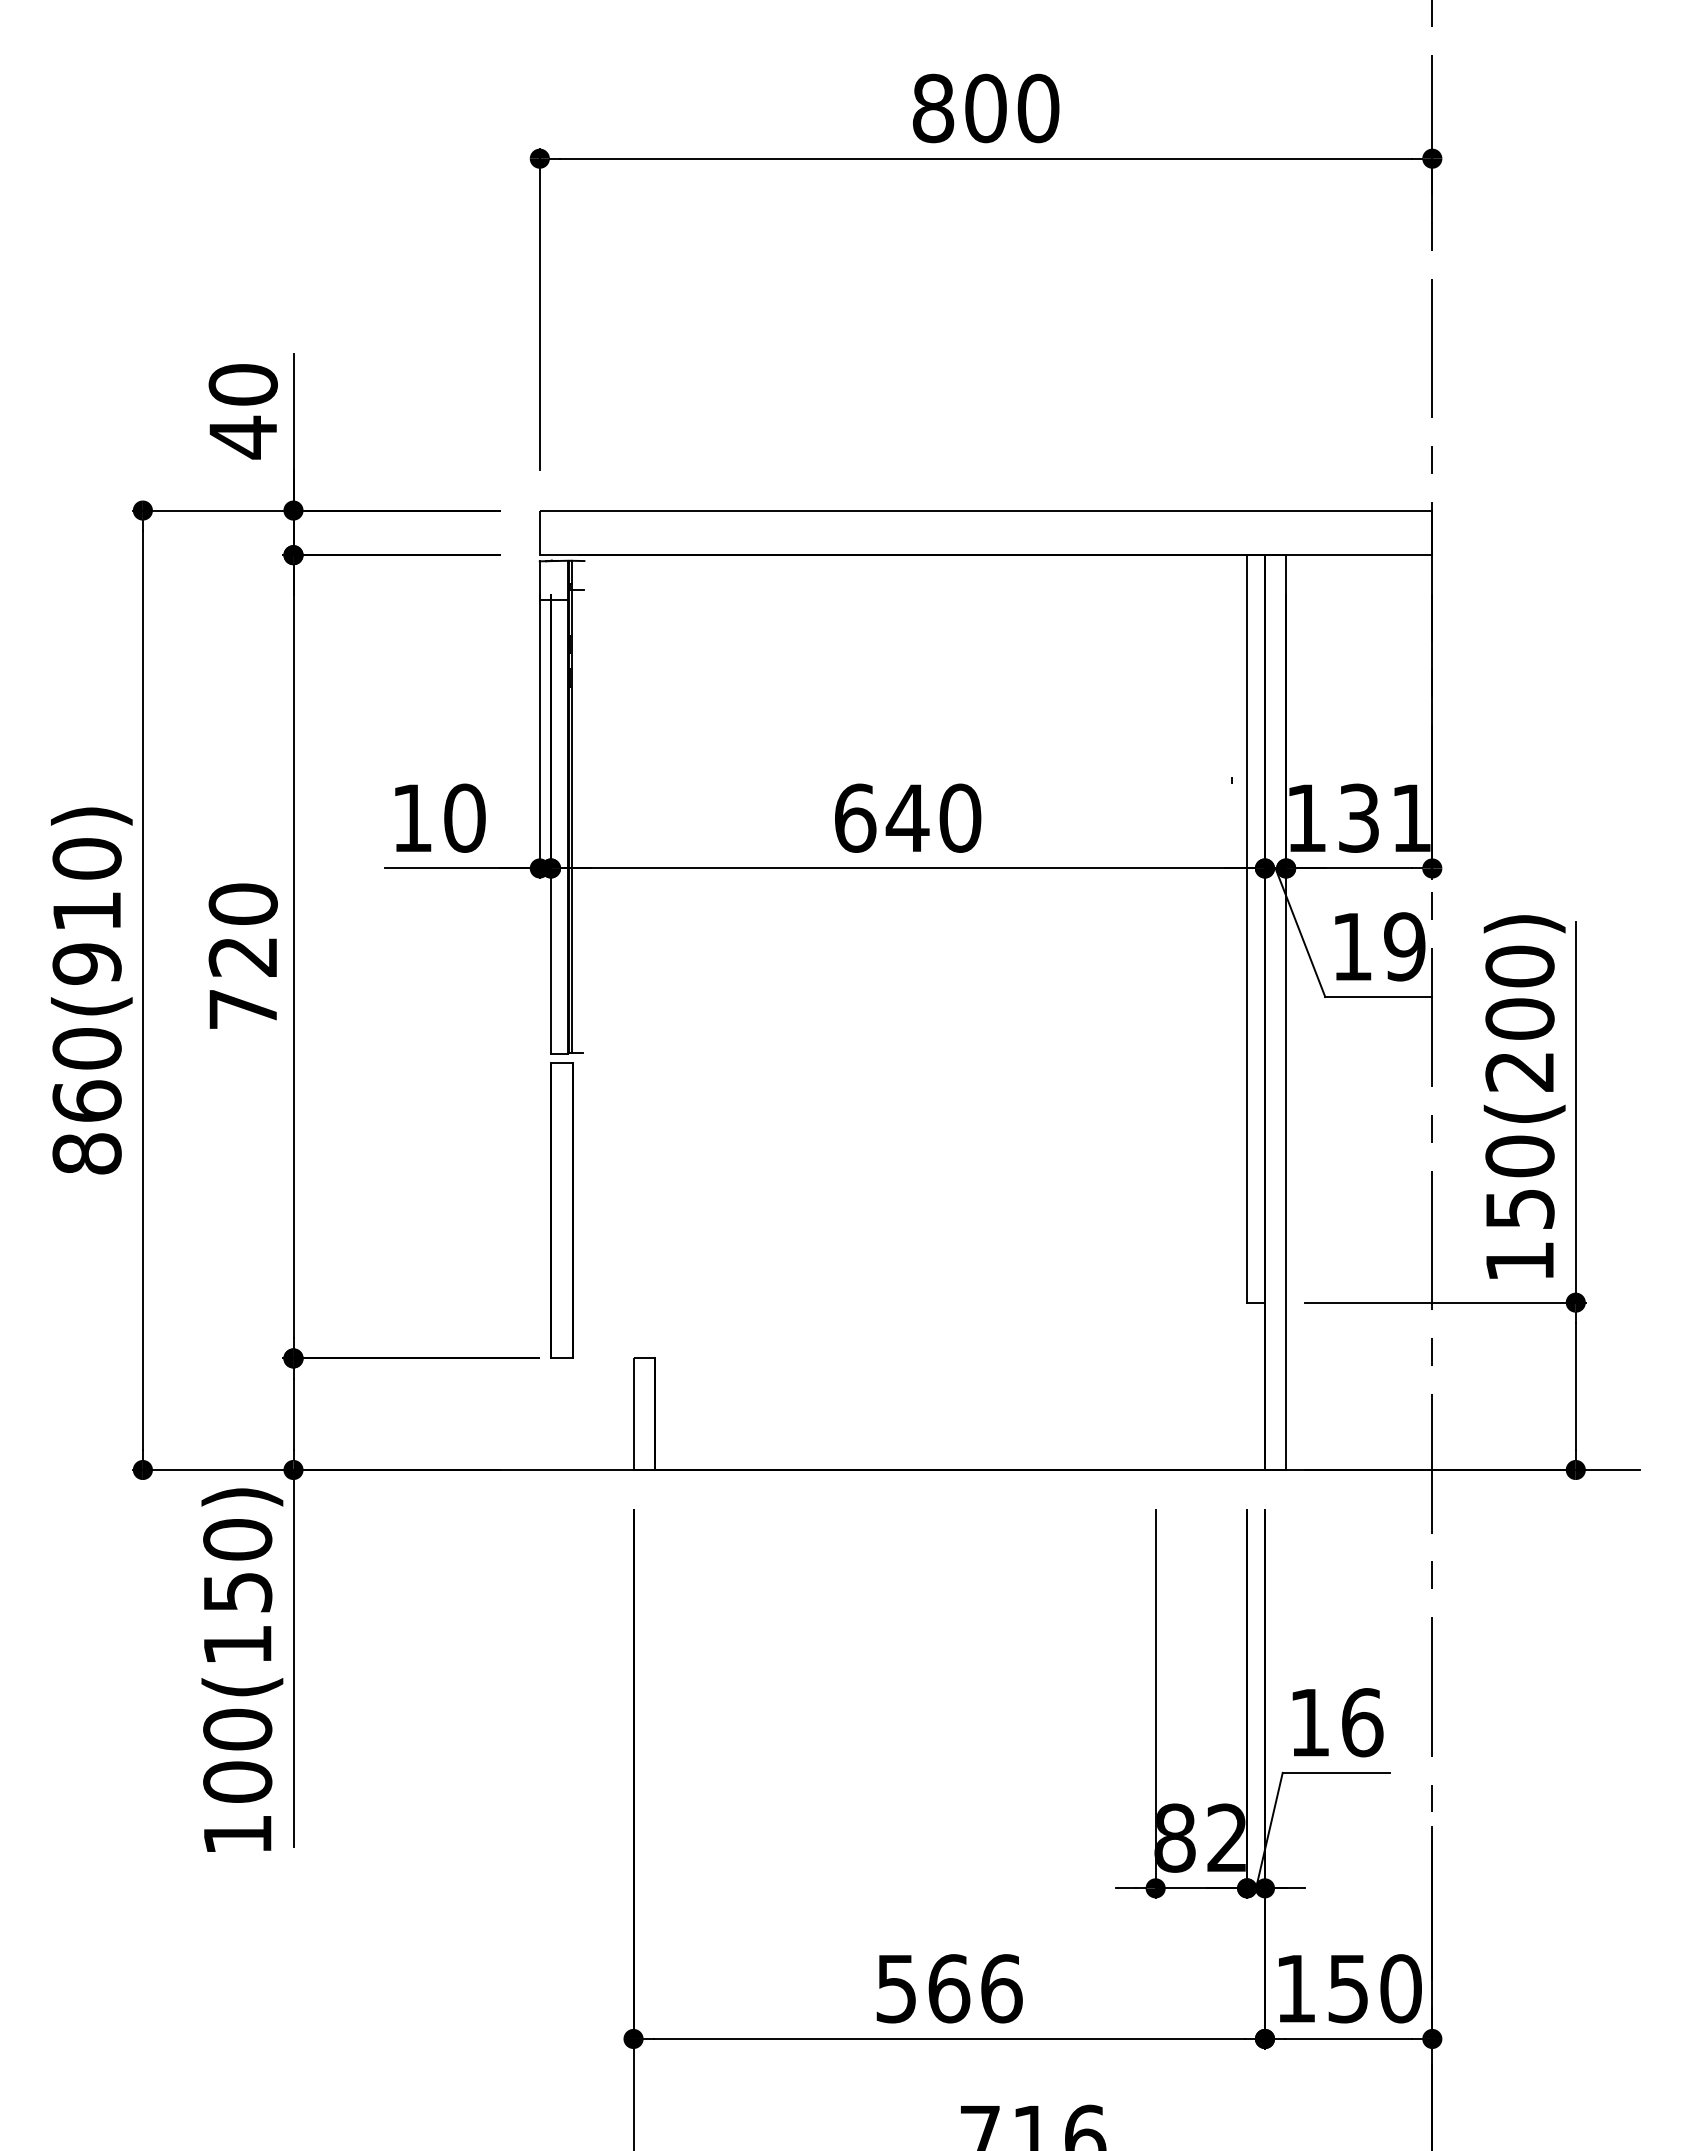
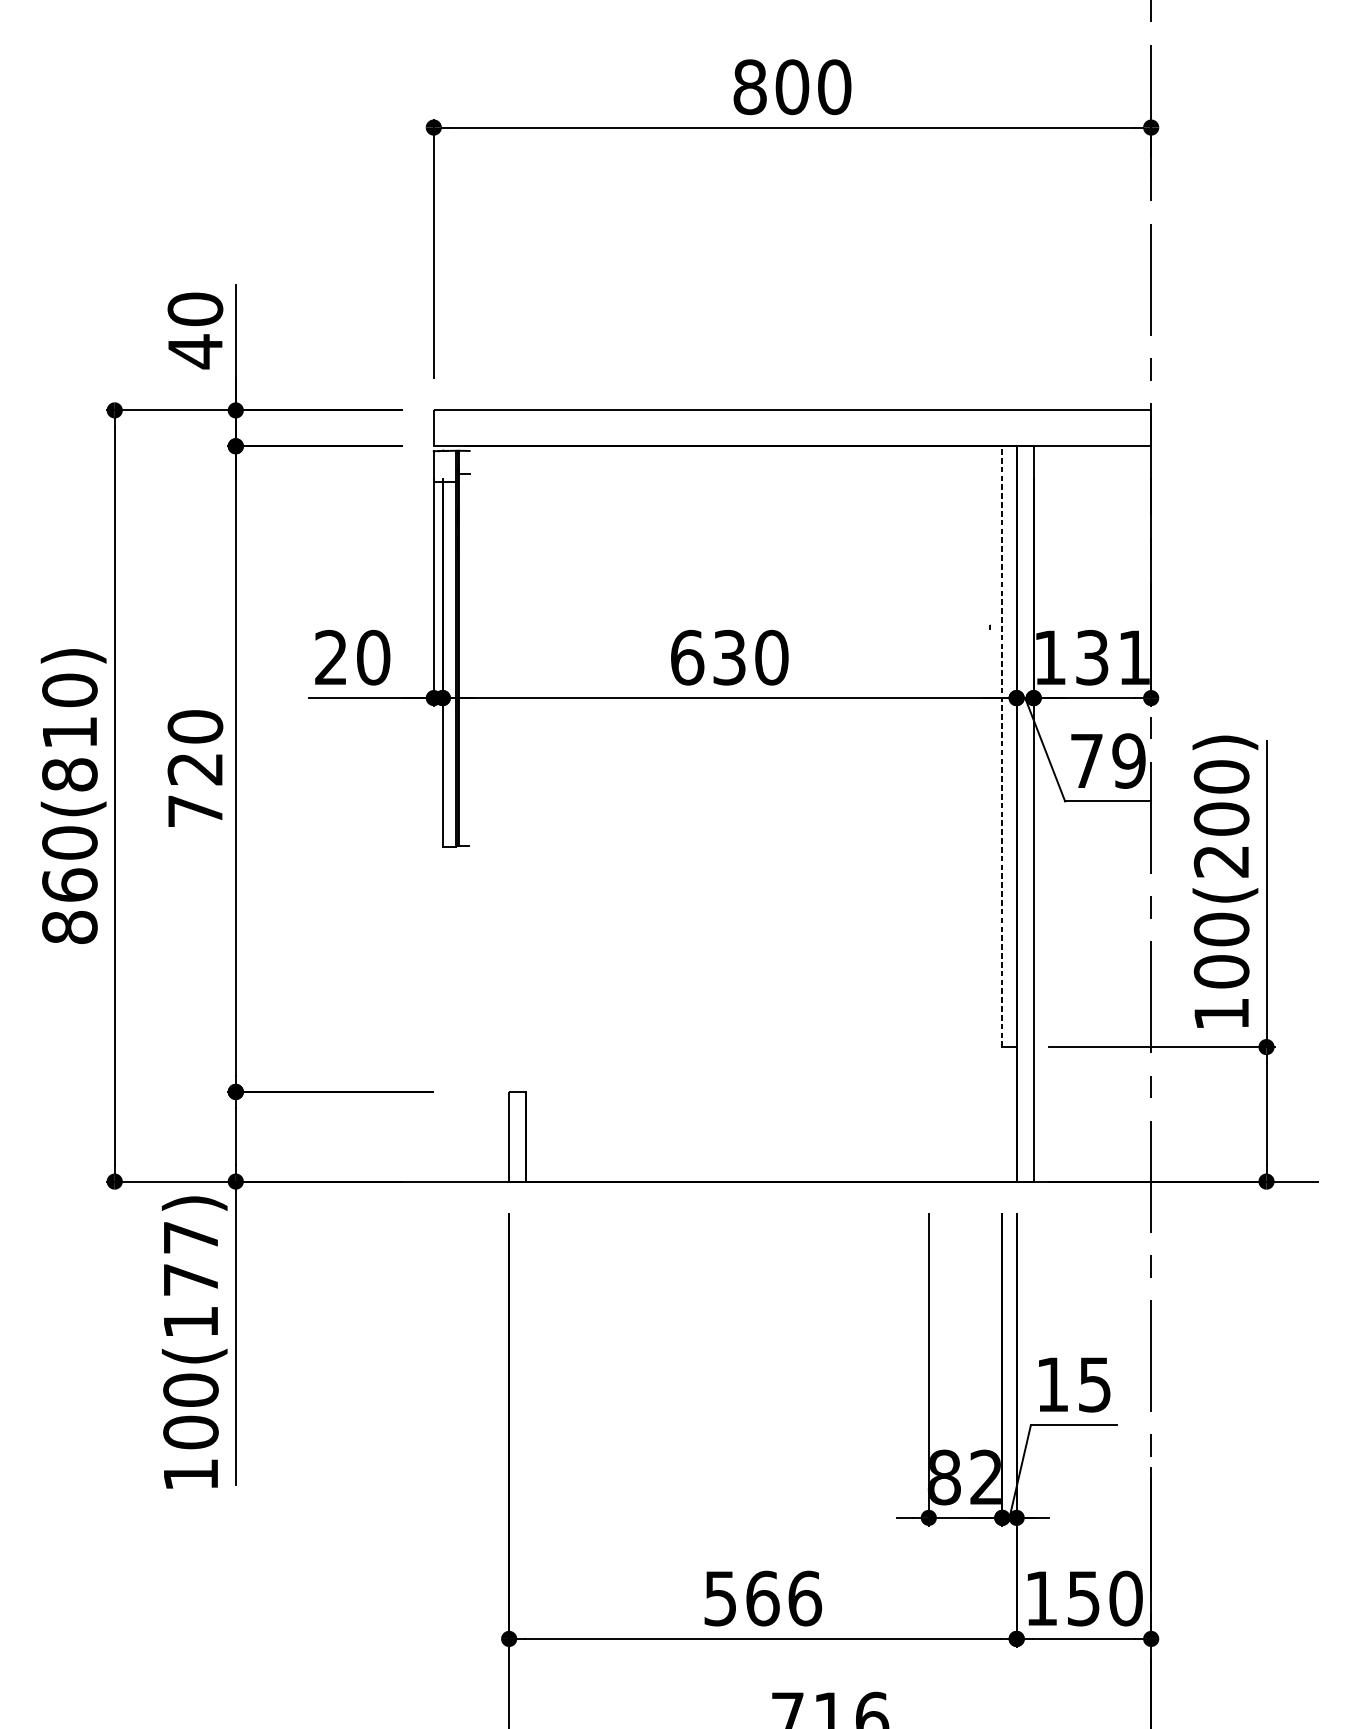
text: (411, 817) -> (330, 657), 10 -> 20
text: (907, 817) -> (729, 657), 640 -> 630
line: (1247, 928) -> (1002, 746), solid -> dashed
text: (1352, 946) -> (1087, 760), 19 -> 79
text: (86, 963) -> (69, 774), 860(910) -> 860(810)
text: (1519, 1208) -> (1221, 971), 150(200) -> 100(200)
part: (561, 1210) -> (451, 973), removed
text: (237, 1565) -> (190, 1258), 100(150) -> 100(177)
text: (1362, 1722) -> (1095, 1384), 16 -> 15

